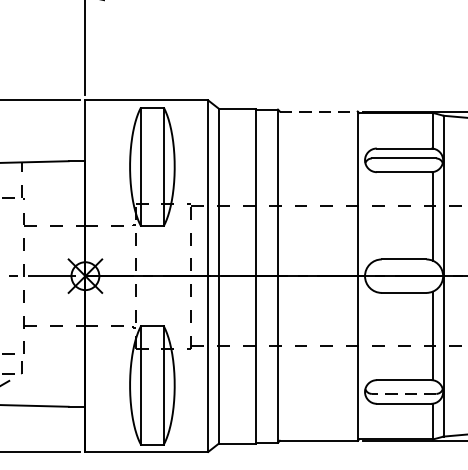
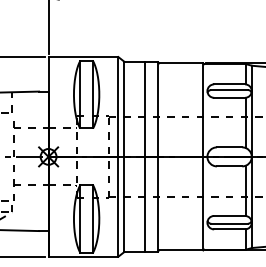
line: (319, 111) -> (181, 63), dashed -> solid
line: (403, 393) -> (229, 223), dashed -> solid

